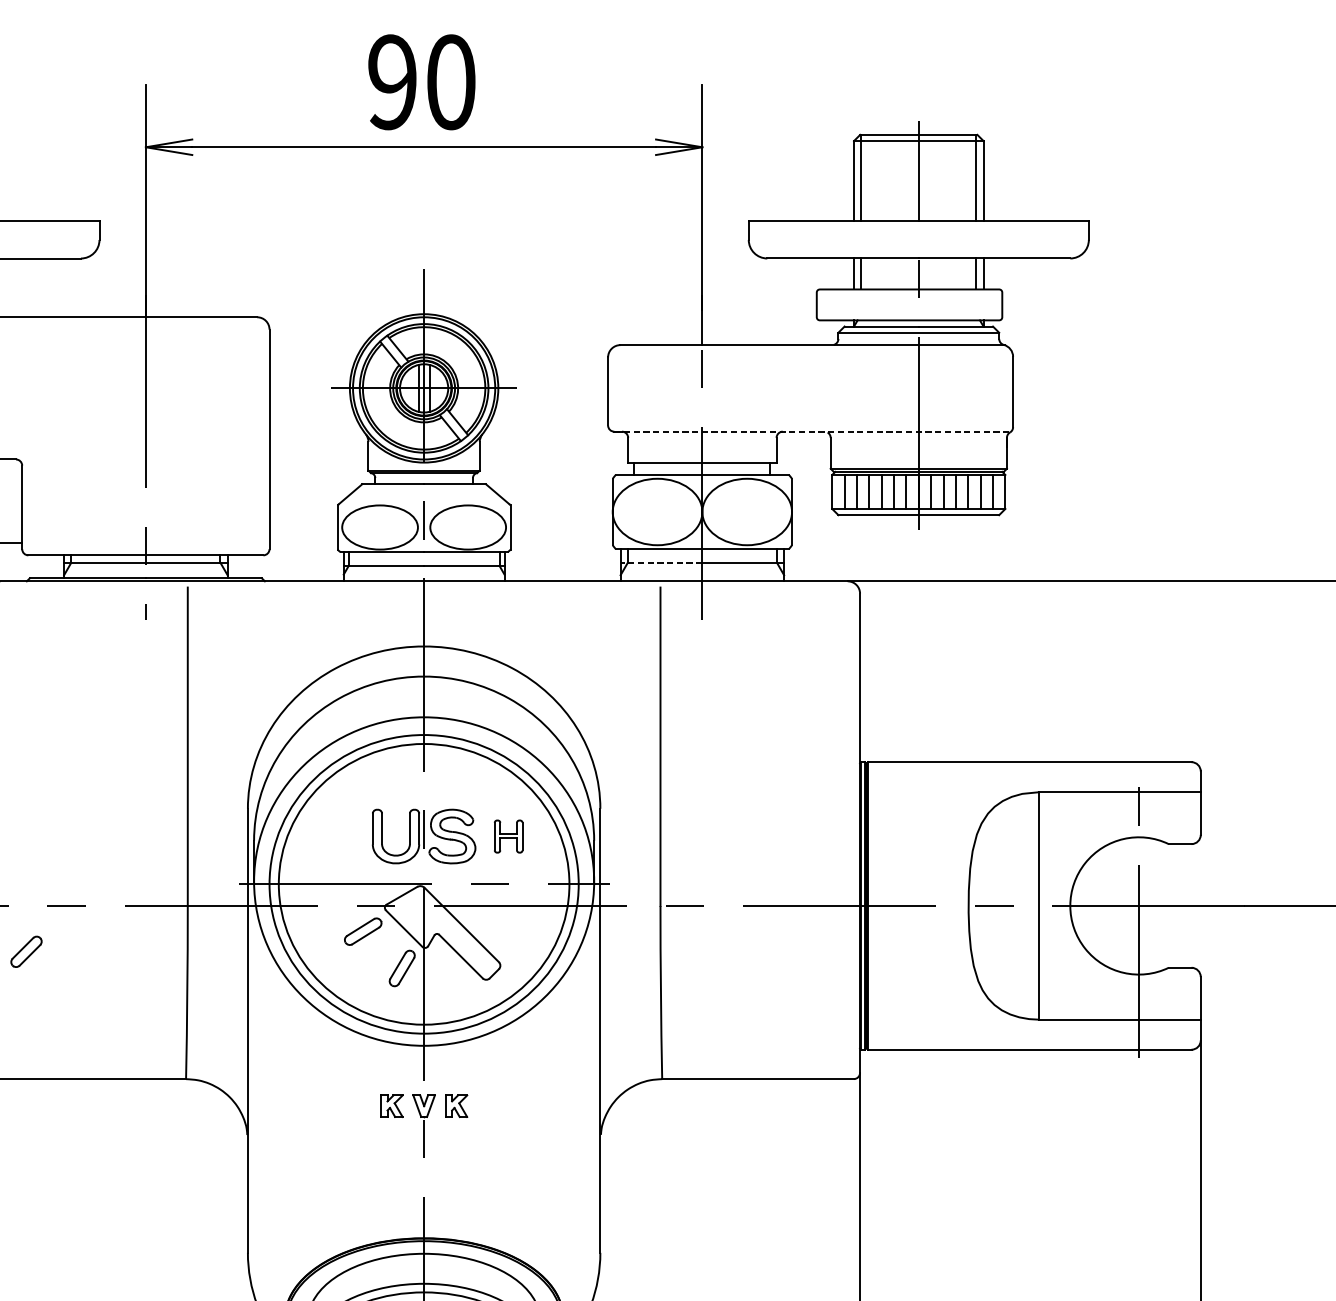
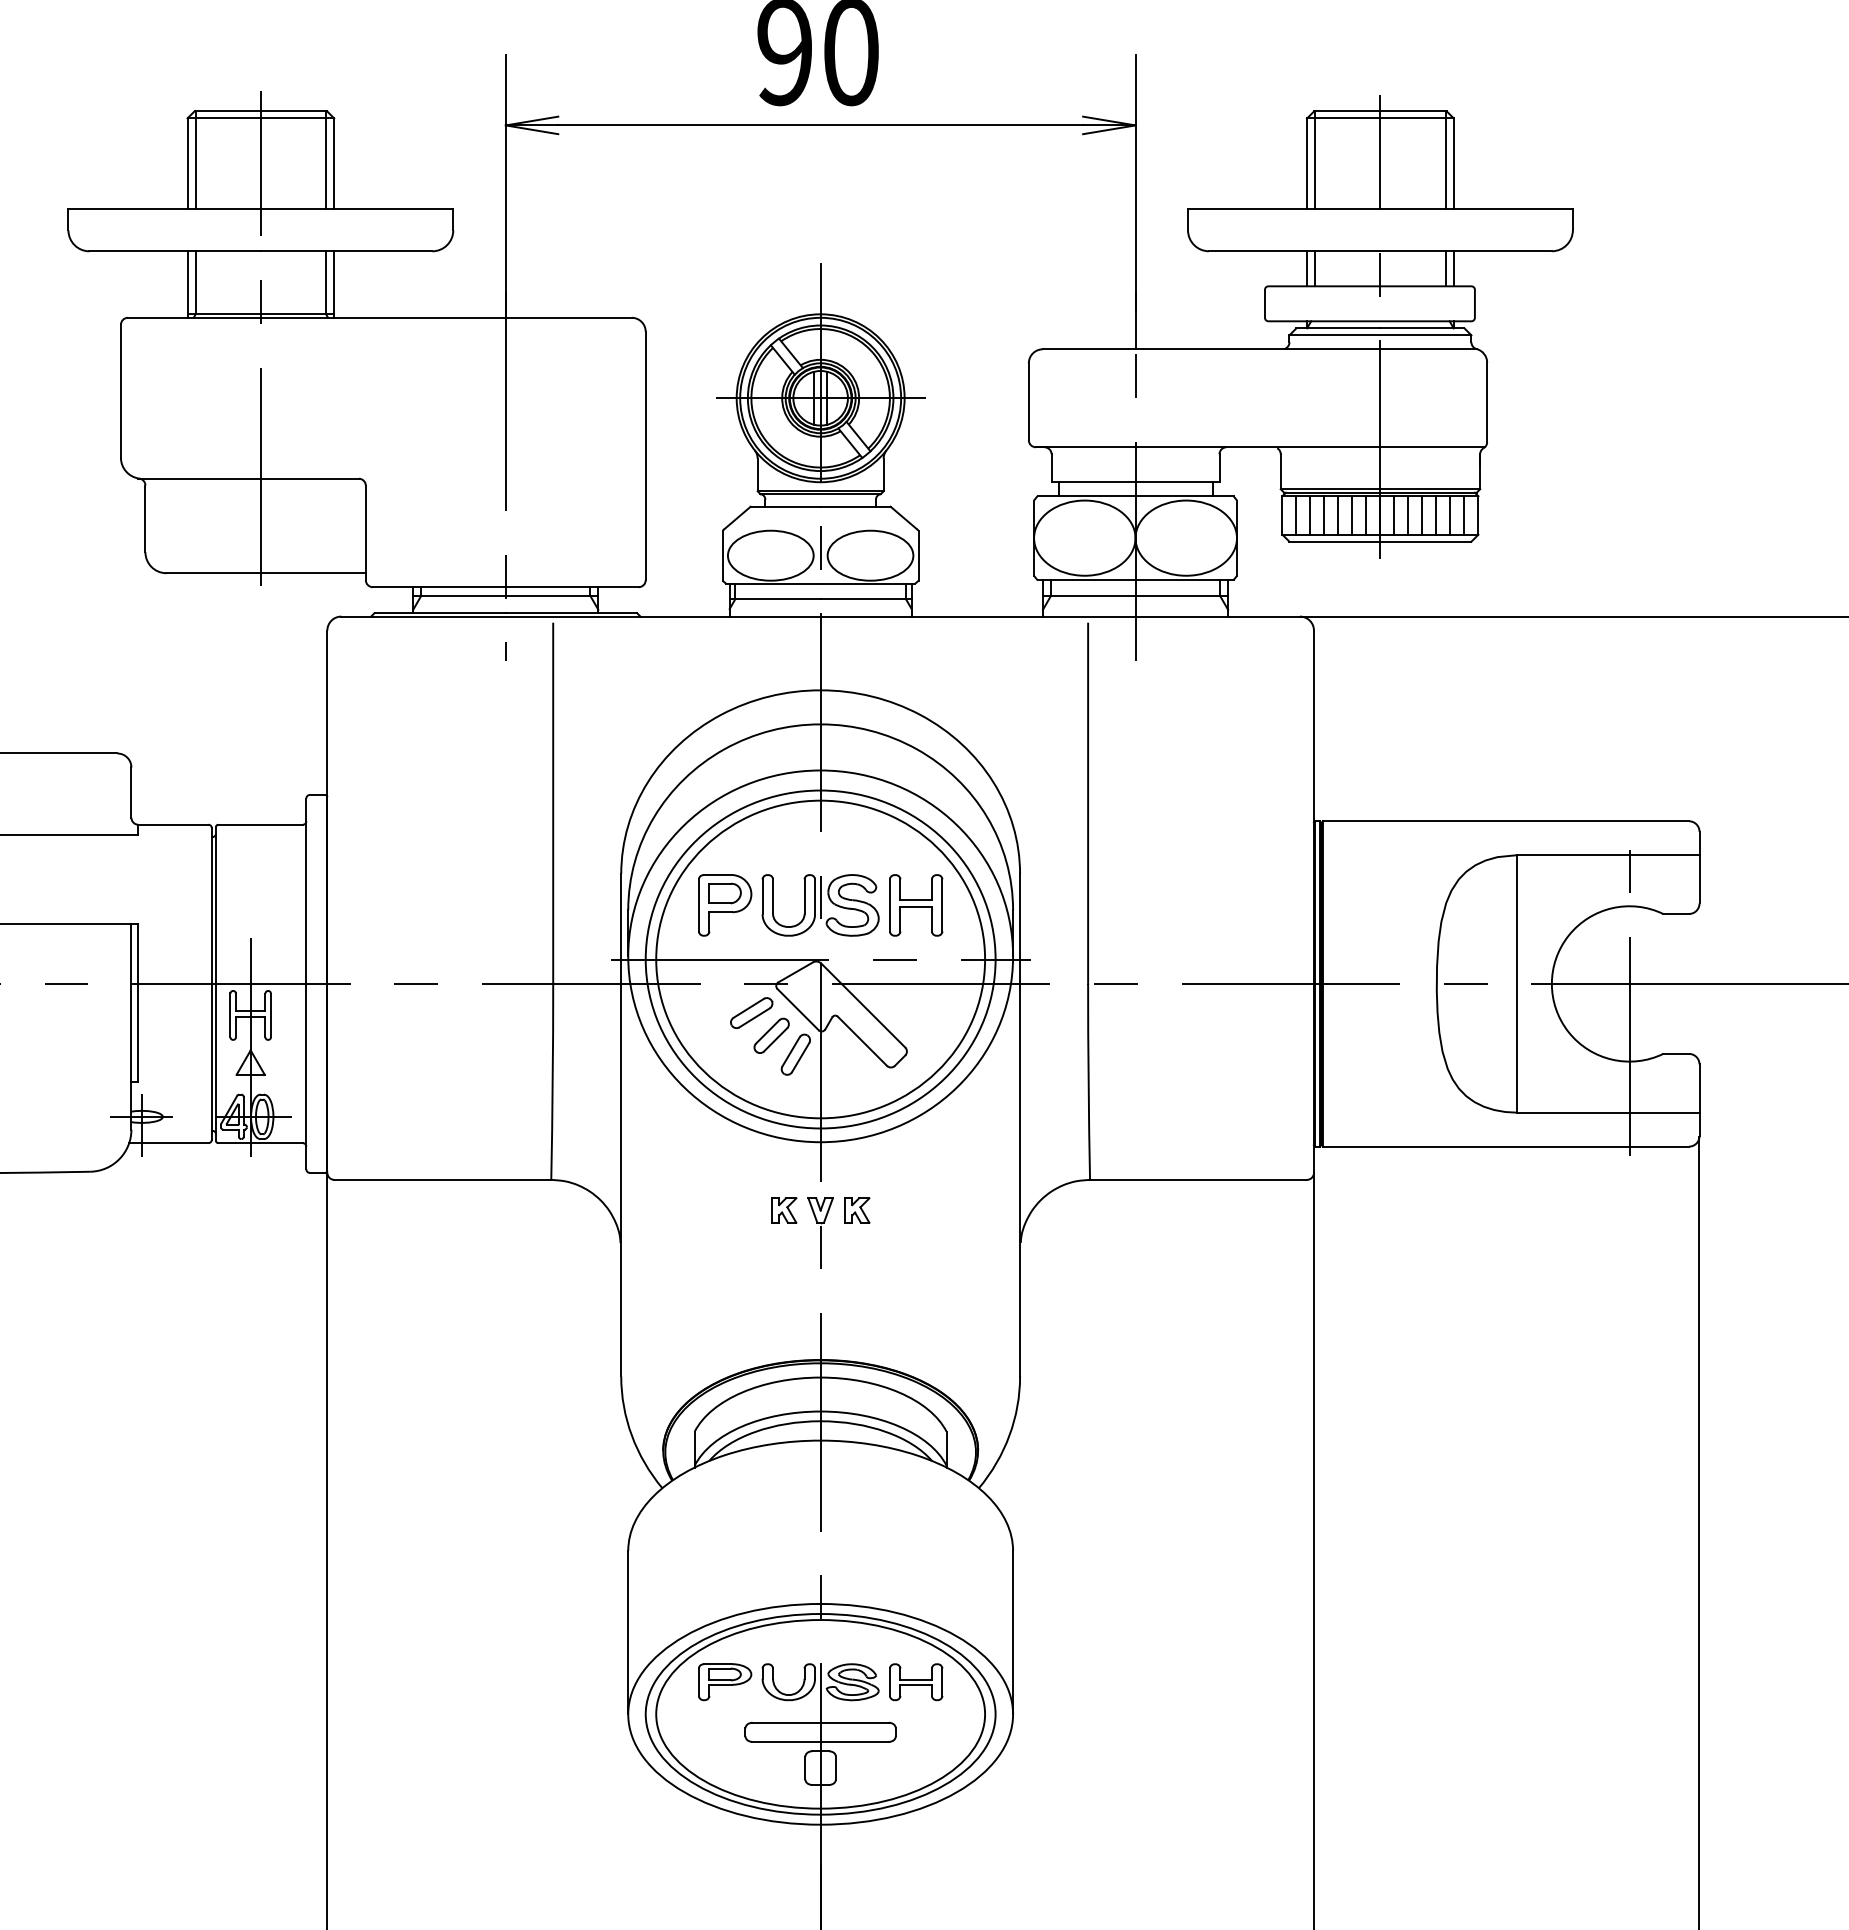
line: (812, 431) -> (1260, 447), dashed -> solid
line: (660, 562) -> (1088, 595), dashed -> solid
part: (340, 836) -> (725, 905), added
part: (508, 836) -> (916, 905), size x1.67
part: (26, 951) -> (771, 1035), moved

